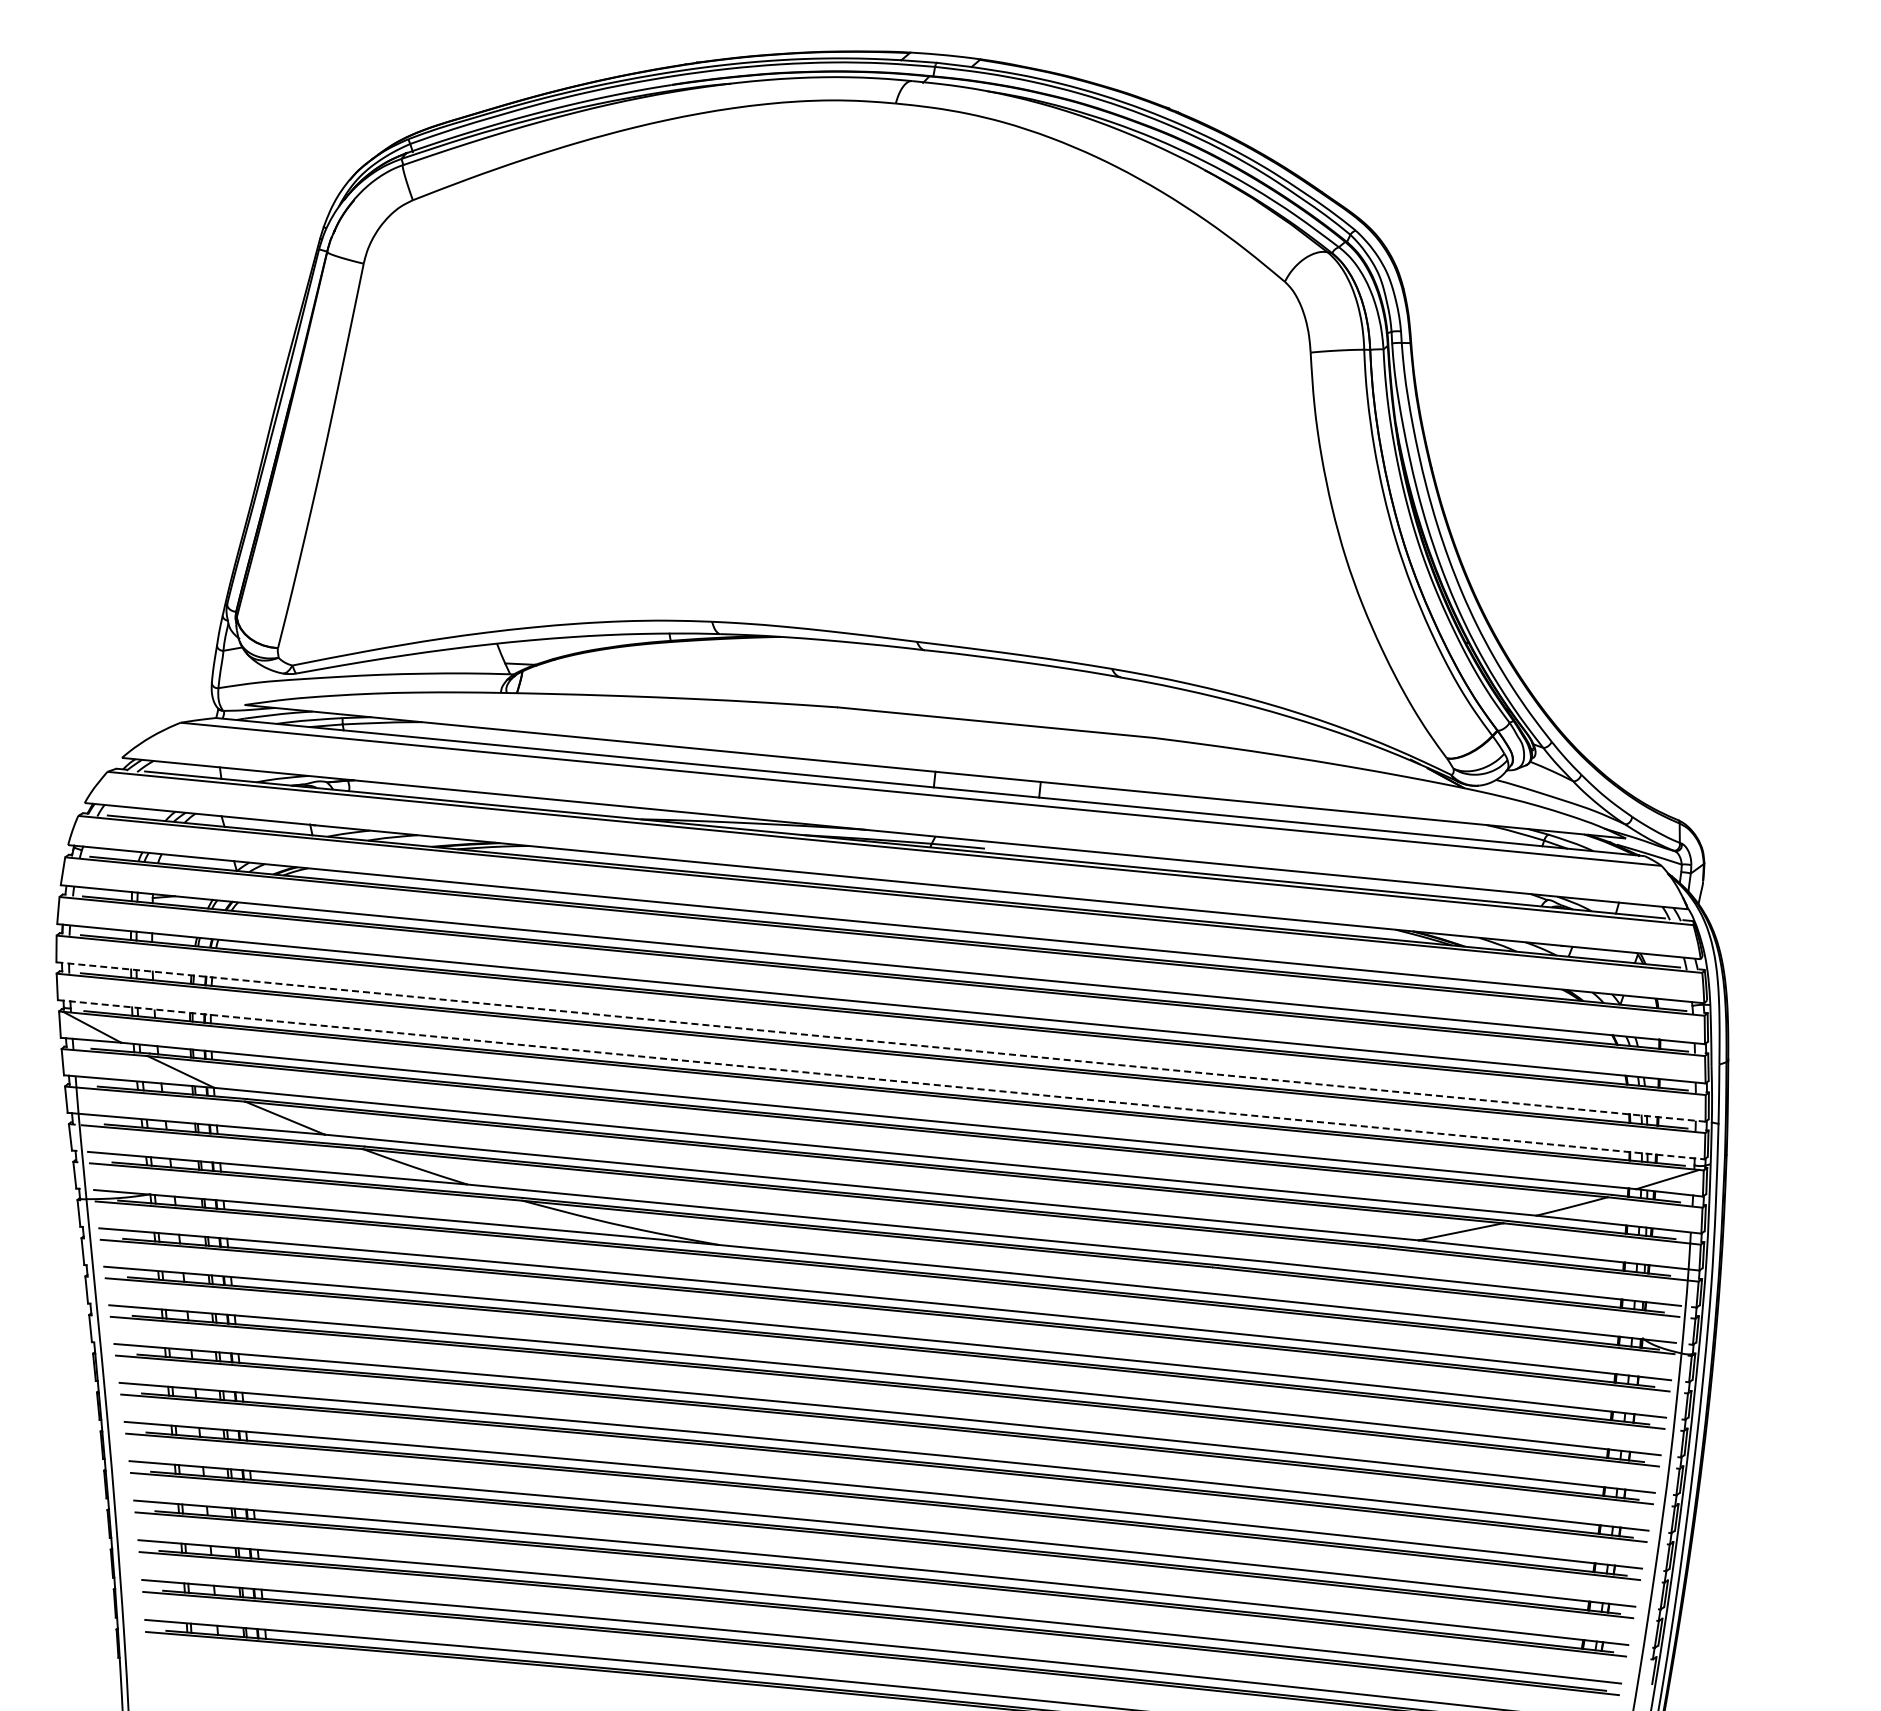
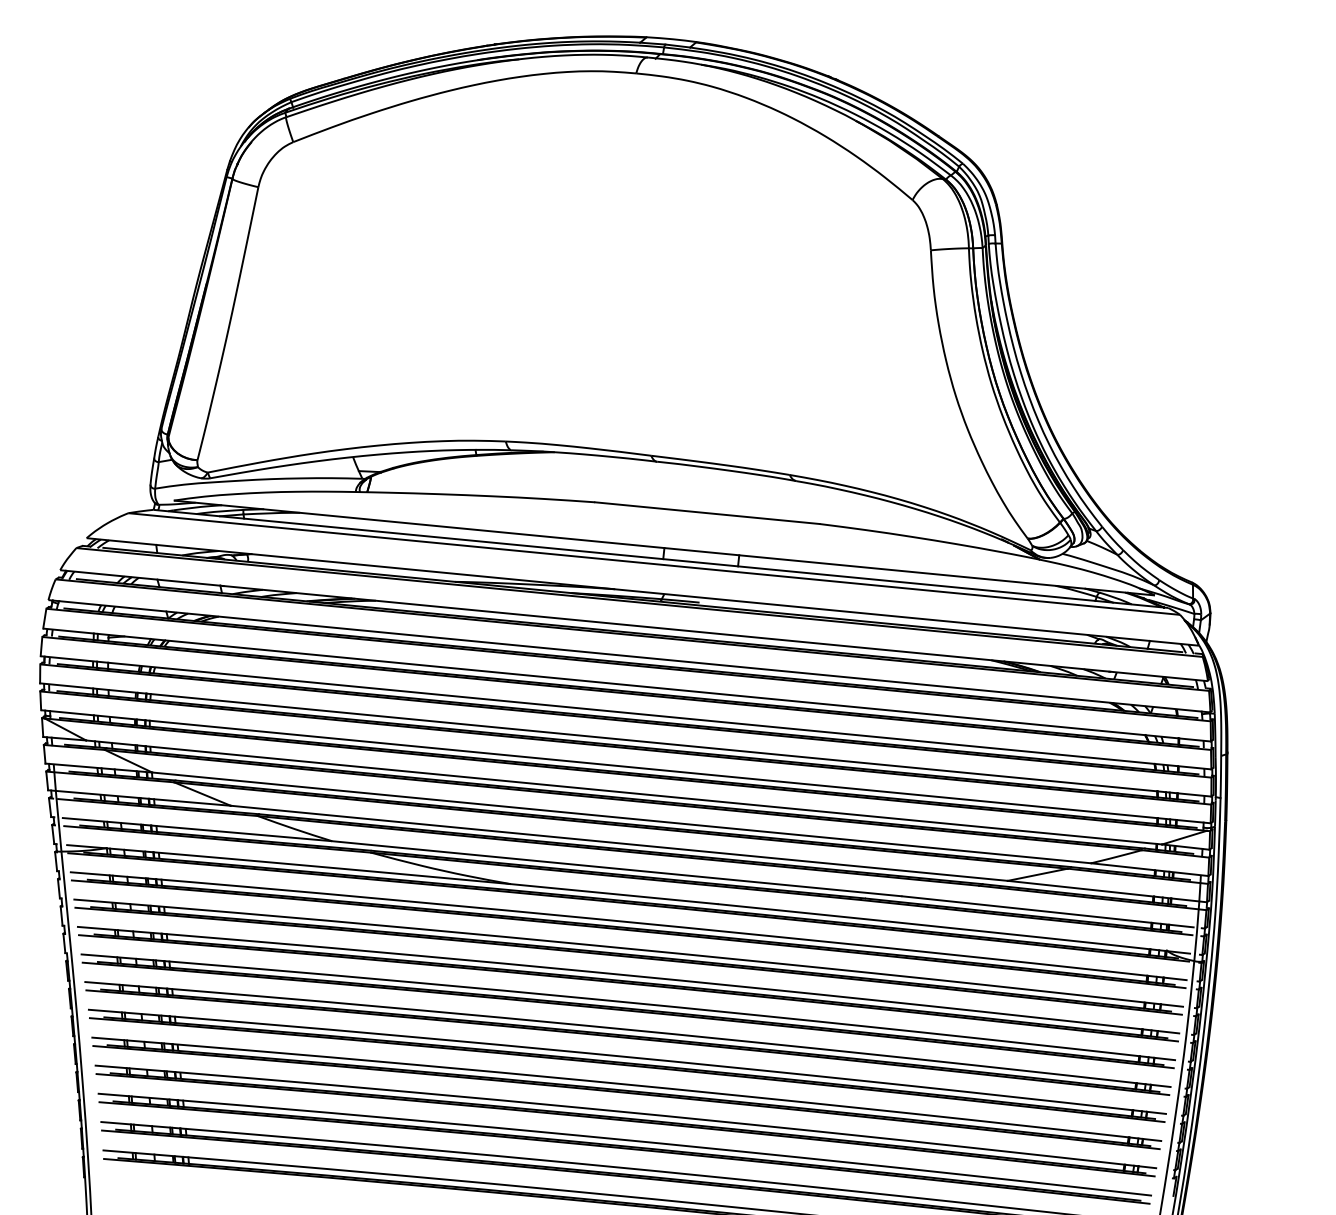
line: (881, 1042) -> (626, 740), dashed -> solid
line: (881, 1079) -> (626, 766), dashed -> solid

